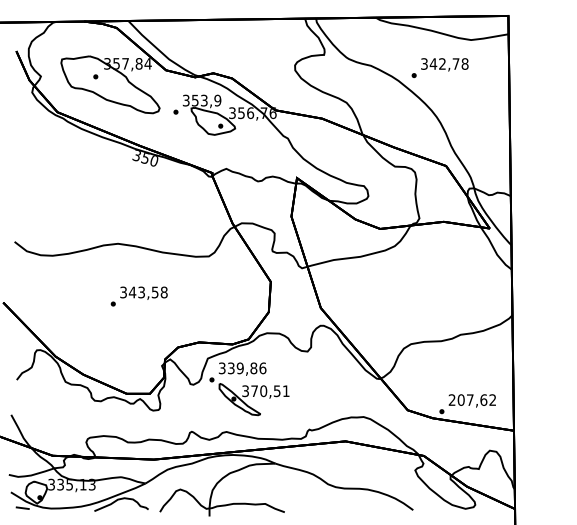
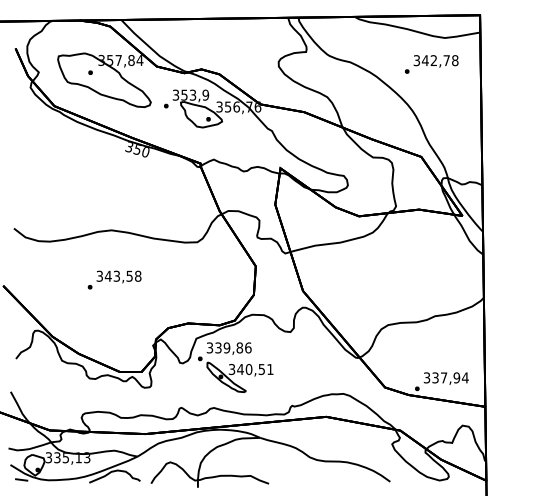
text: (439, 67) -> (431, 63), moved
text: (138, 296) -> (113, 280), moved
text: (254, 390) -> (240, 368), 370,51 -> 340,51
text: (472, 399) -> (446, 377), 207,62 -> 337,94

